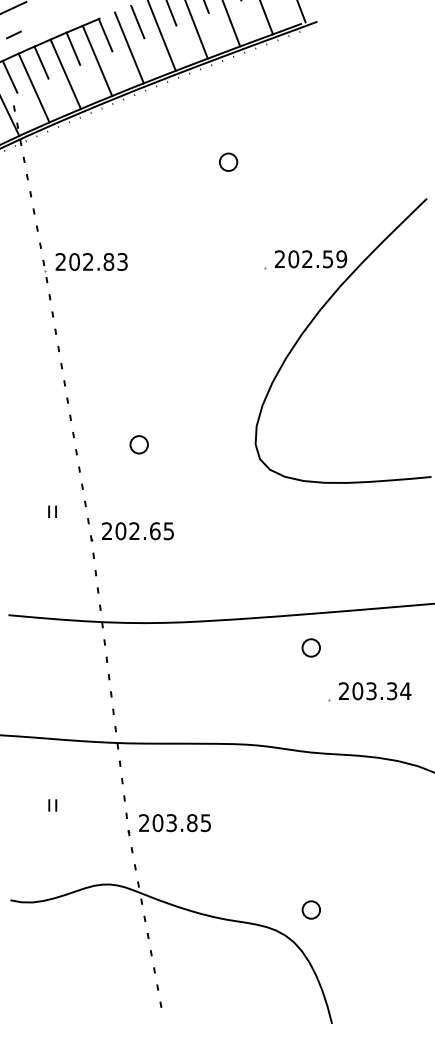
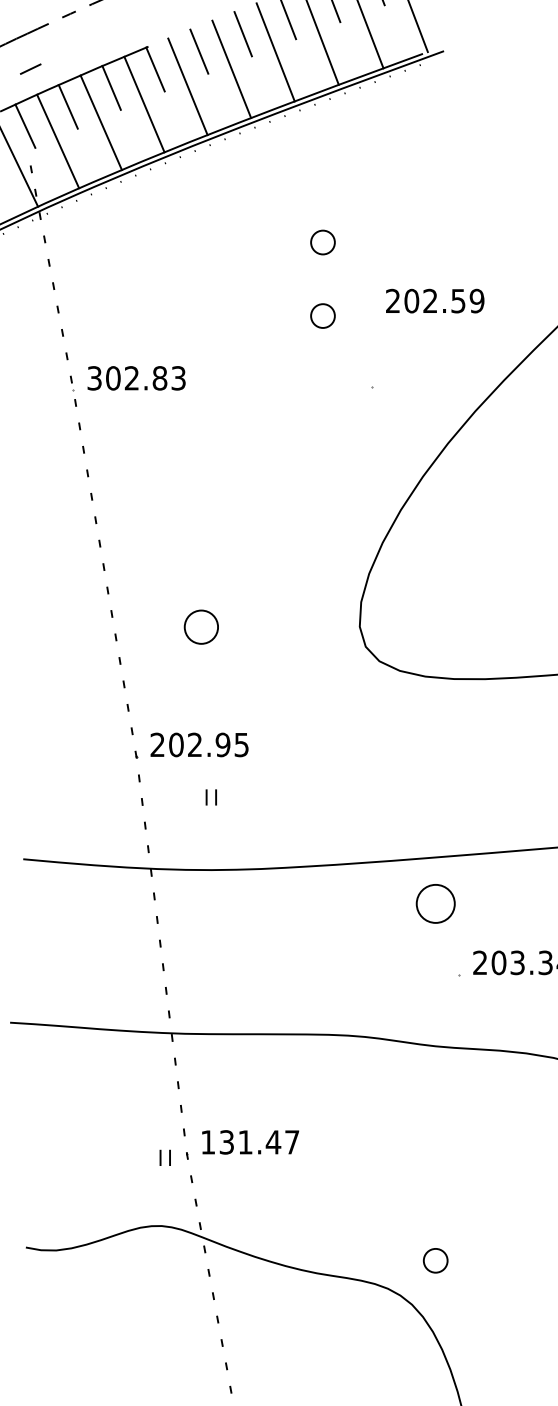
part: (228, 215) -> (322, 315), added
text: (310, 259) -> (434, 301), moved
text: (60, 261) -> (94, 377), 202.83 -> 302.83
part: (138, 444) -> (200, 626), size x1.4
part: (52, 511) -> (211, 797), moved
text: (154, 531) -> (222, 745), 202.65 -> 202.95
part: (310, 647) -> (434, 903), size x1.6
part: (52, 805) -> (164, 1157), moved
text: (174, 823) -> (249, 1142), 203.85 -> 131.47

